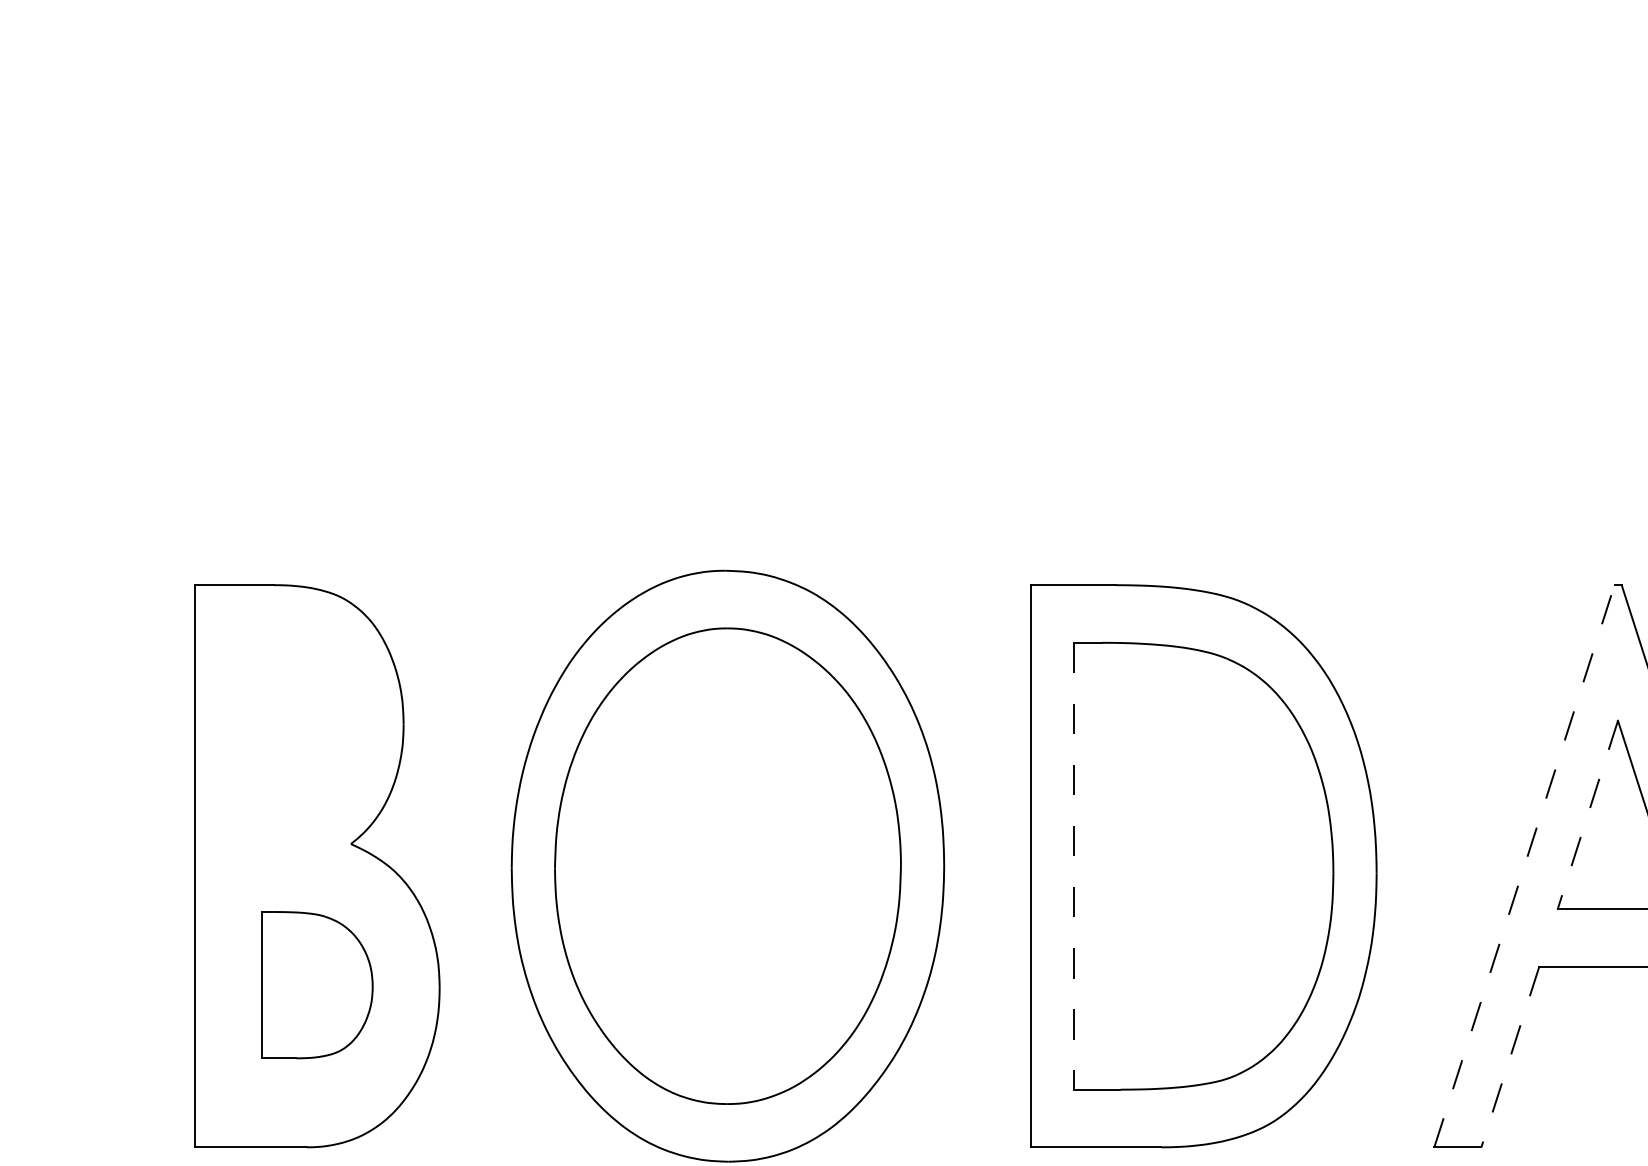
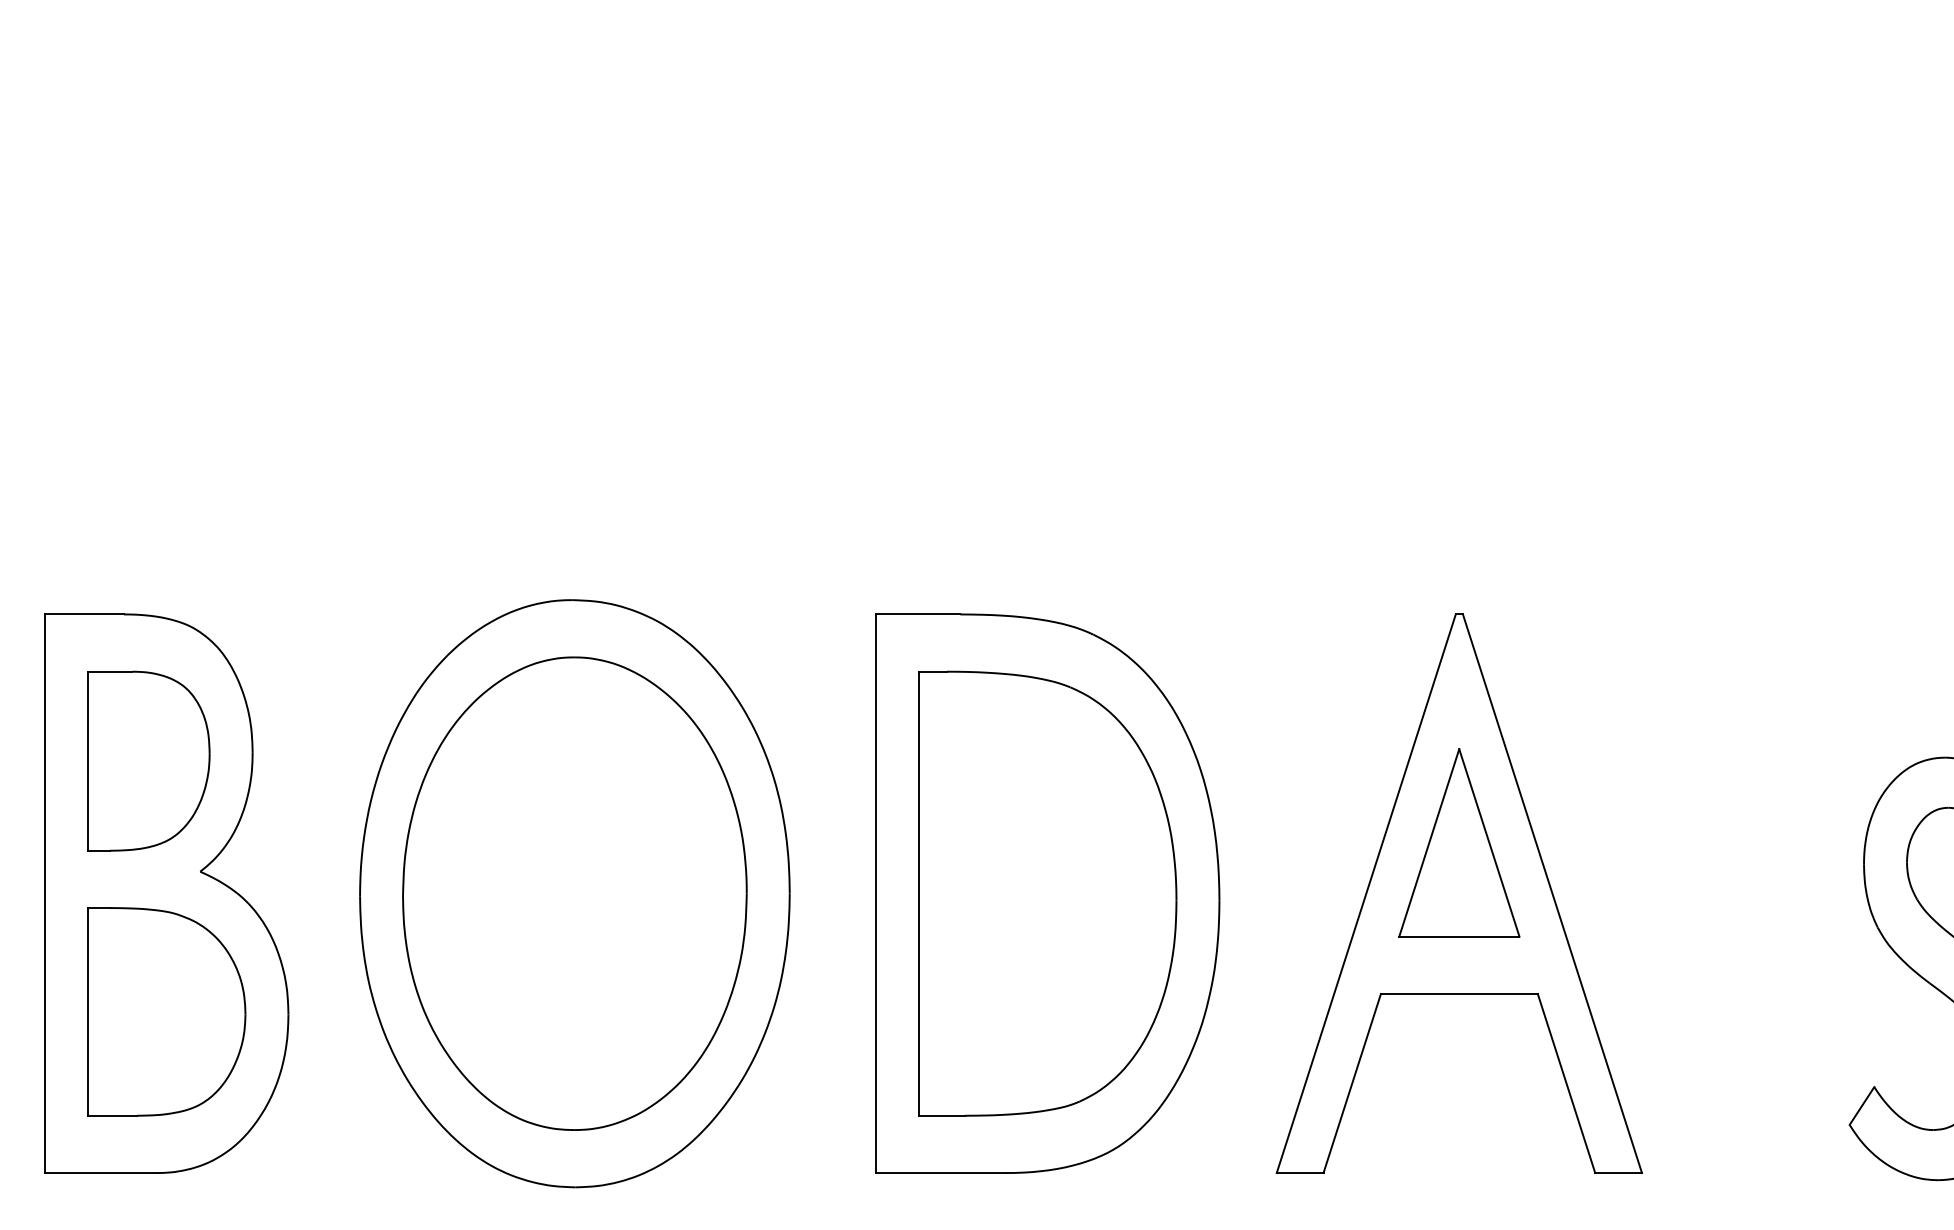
part: (298, 732) -> (148, 760), added
line: (1588, 815) -> (1429, 843), dashed -> solid
line: (1524, 866) -> (1366, 893), dashed -> solid
line: (1073, 867) -> (918, 894), dashed -> solid
part: (316, 984) -> (166, 1011), size x1.43
line: (1510, 1058) -> (1352, 1084), dashed -> solid

